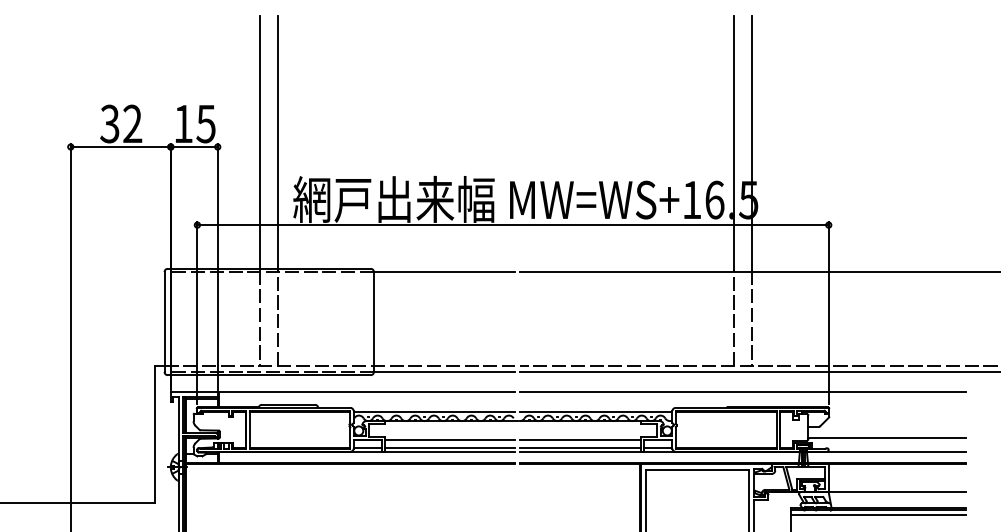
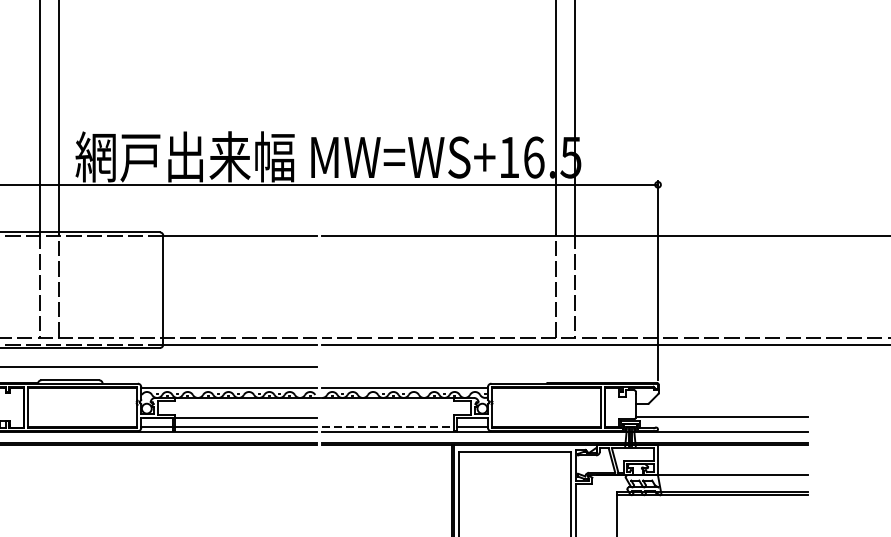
line: (743, 392) -> (565, 366), removed
line: (580, 439) -> (387, 417), removed
line: (580, 447) -> (387, 426), solid -> dashed
line: (878, 515) -> (712, 500), removed

